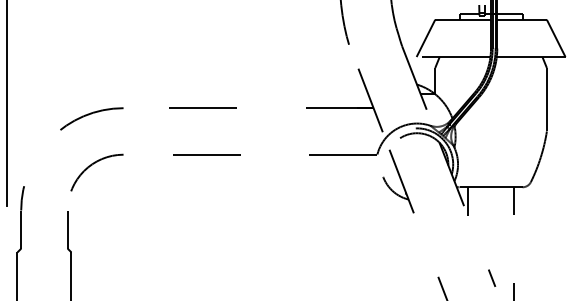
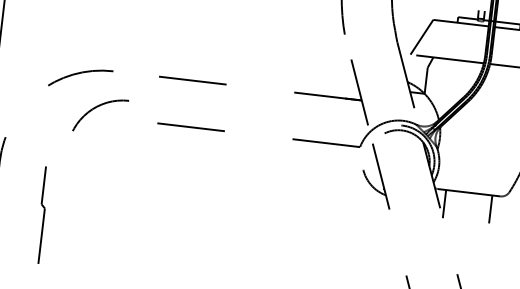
arc: (91, 166) -> (95, 108), moved

